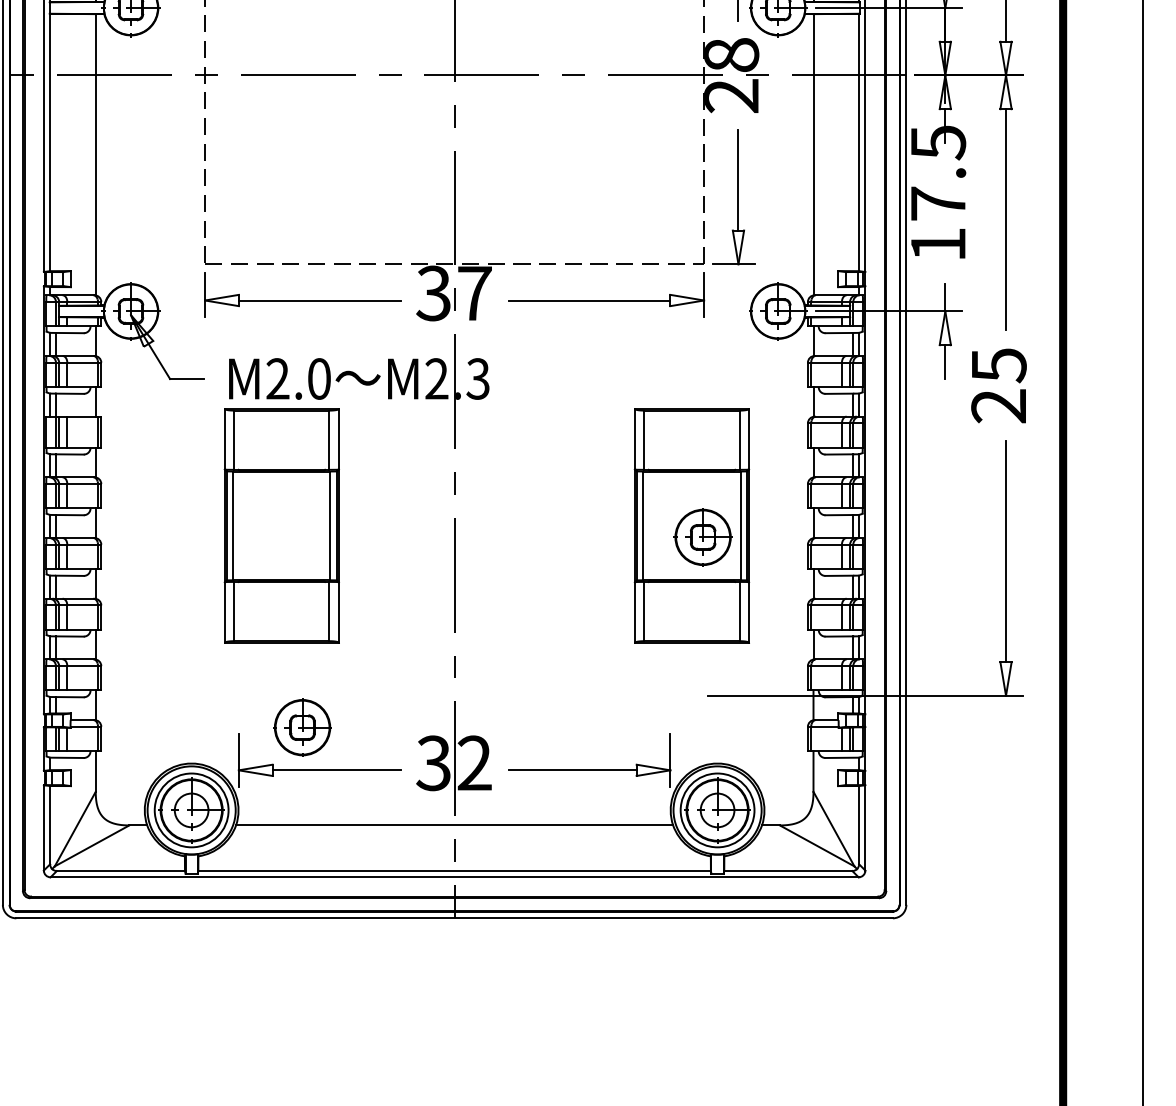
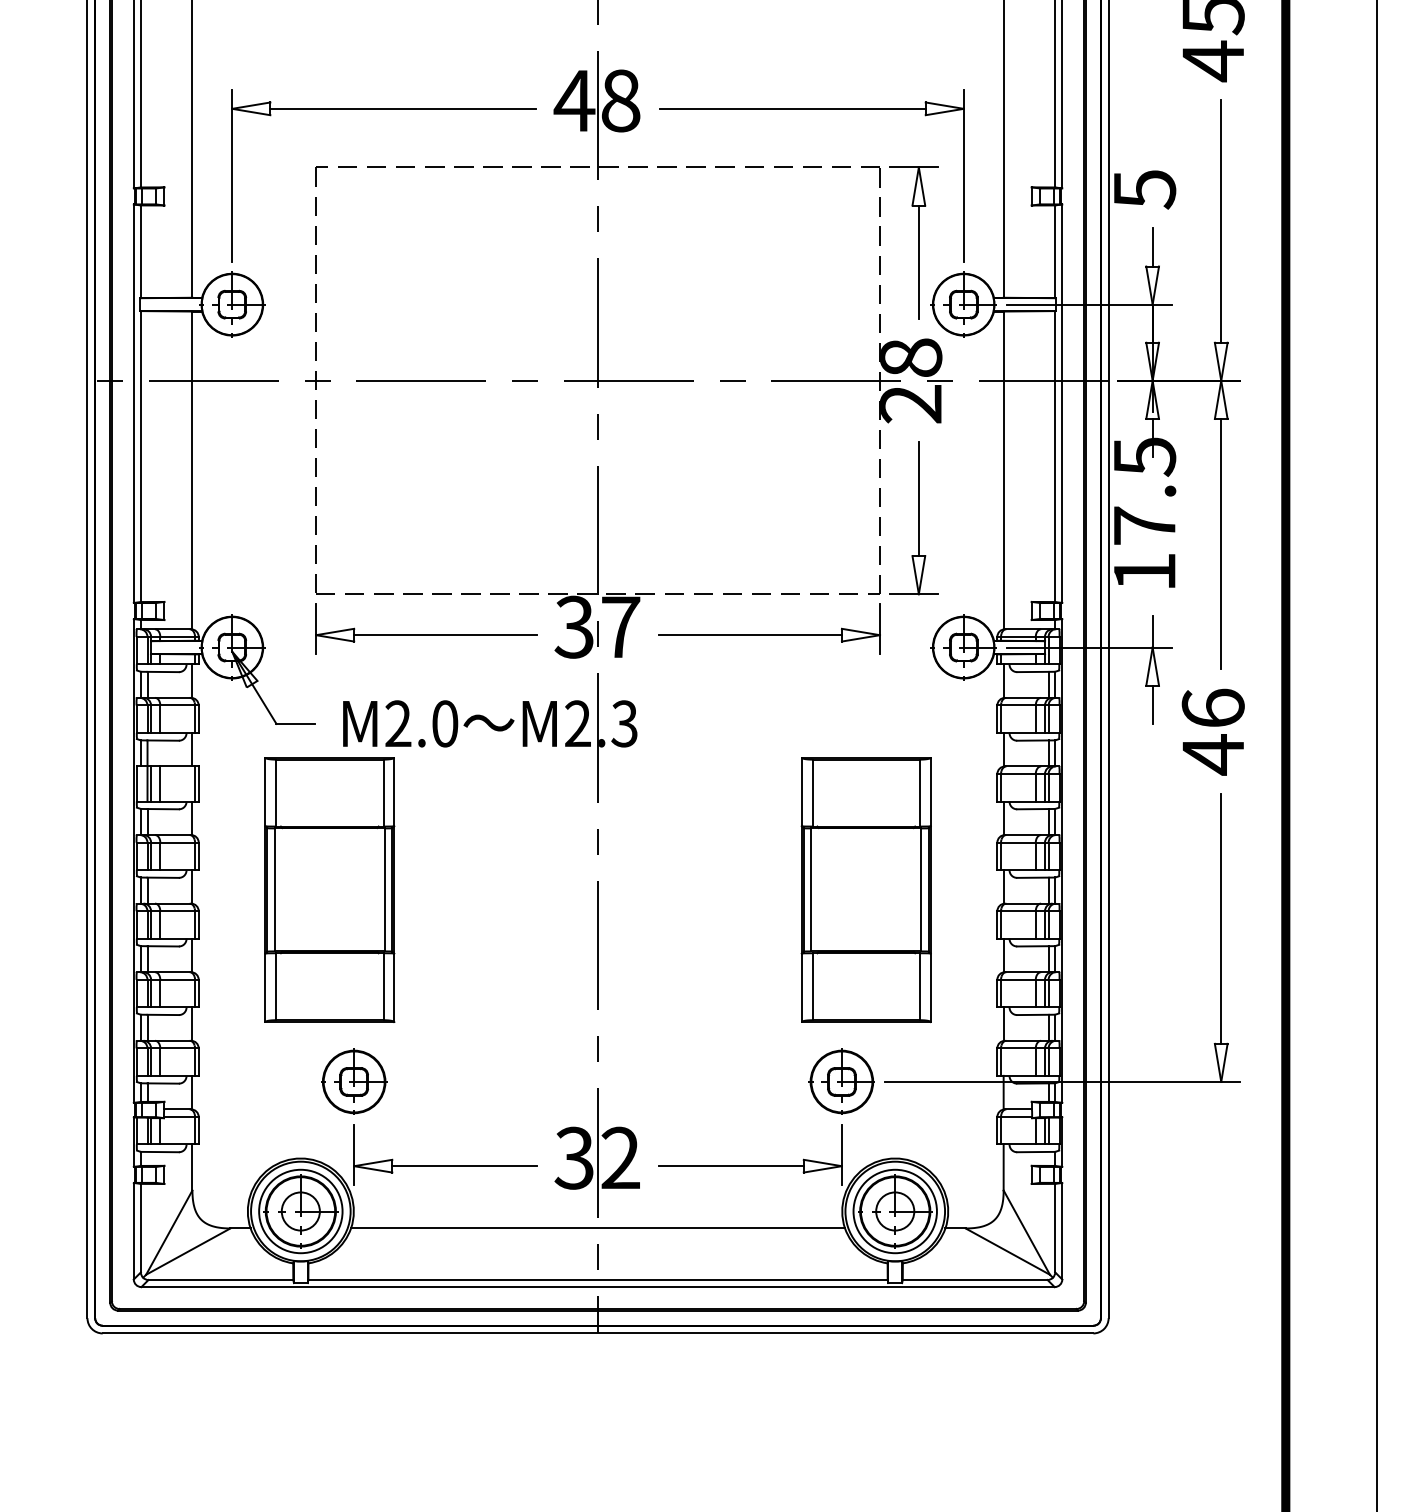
text: (998, 385) -> (1212, 731), 25 -> 46
part: (281, 525) -> (329, 889), moved
part: (702, 537) -> (841, 1081), moved
part: (302, 727) -> (354, 1081), moved

